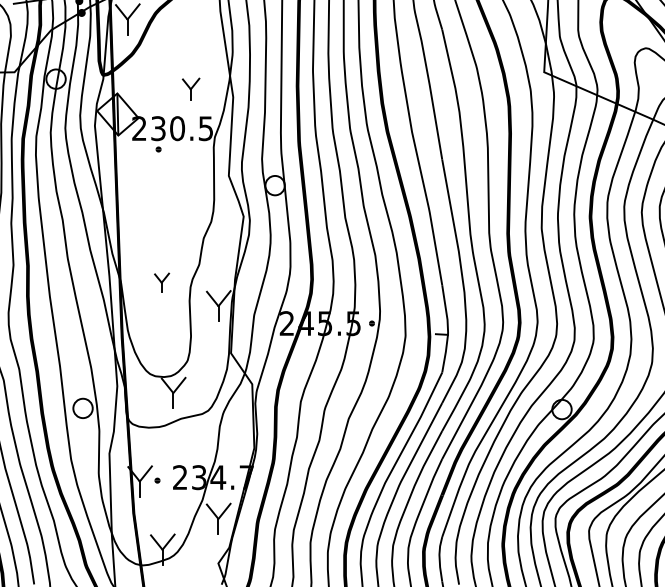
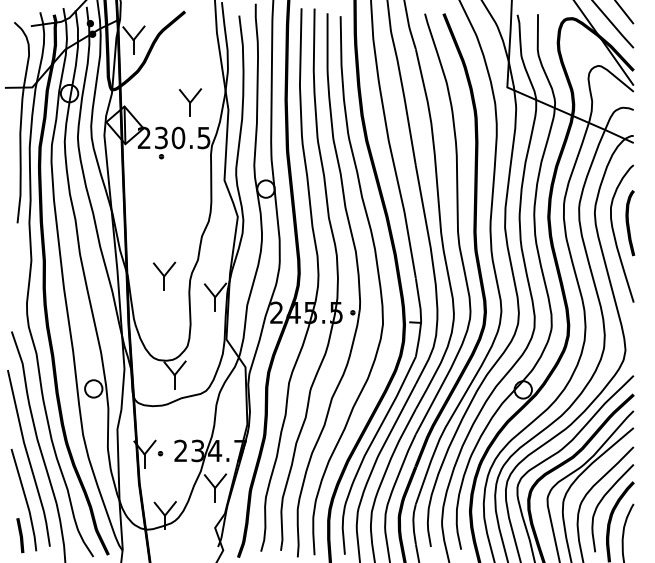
part: (190, 89) -> (190, 102), size x1.43
part: (161, 281) -> (164, 275), size x1.67

